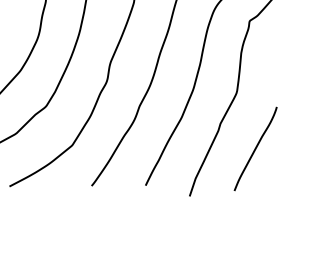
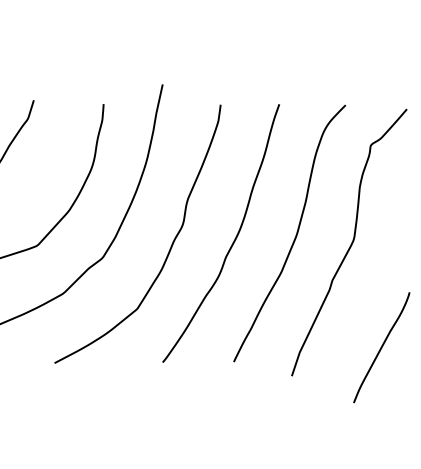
curve: (255, 148) -> (381, 347), moved

